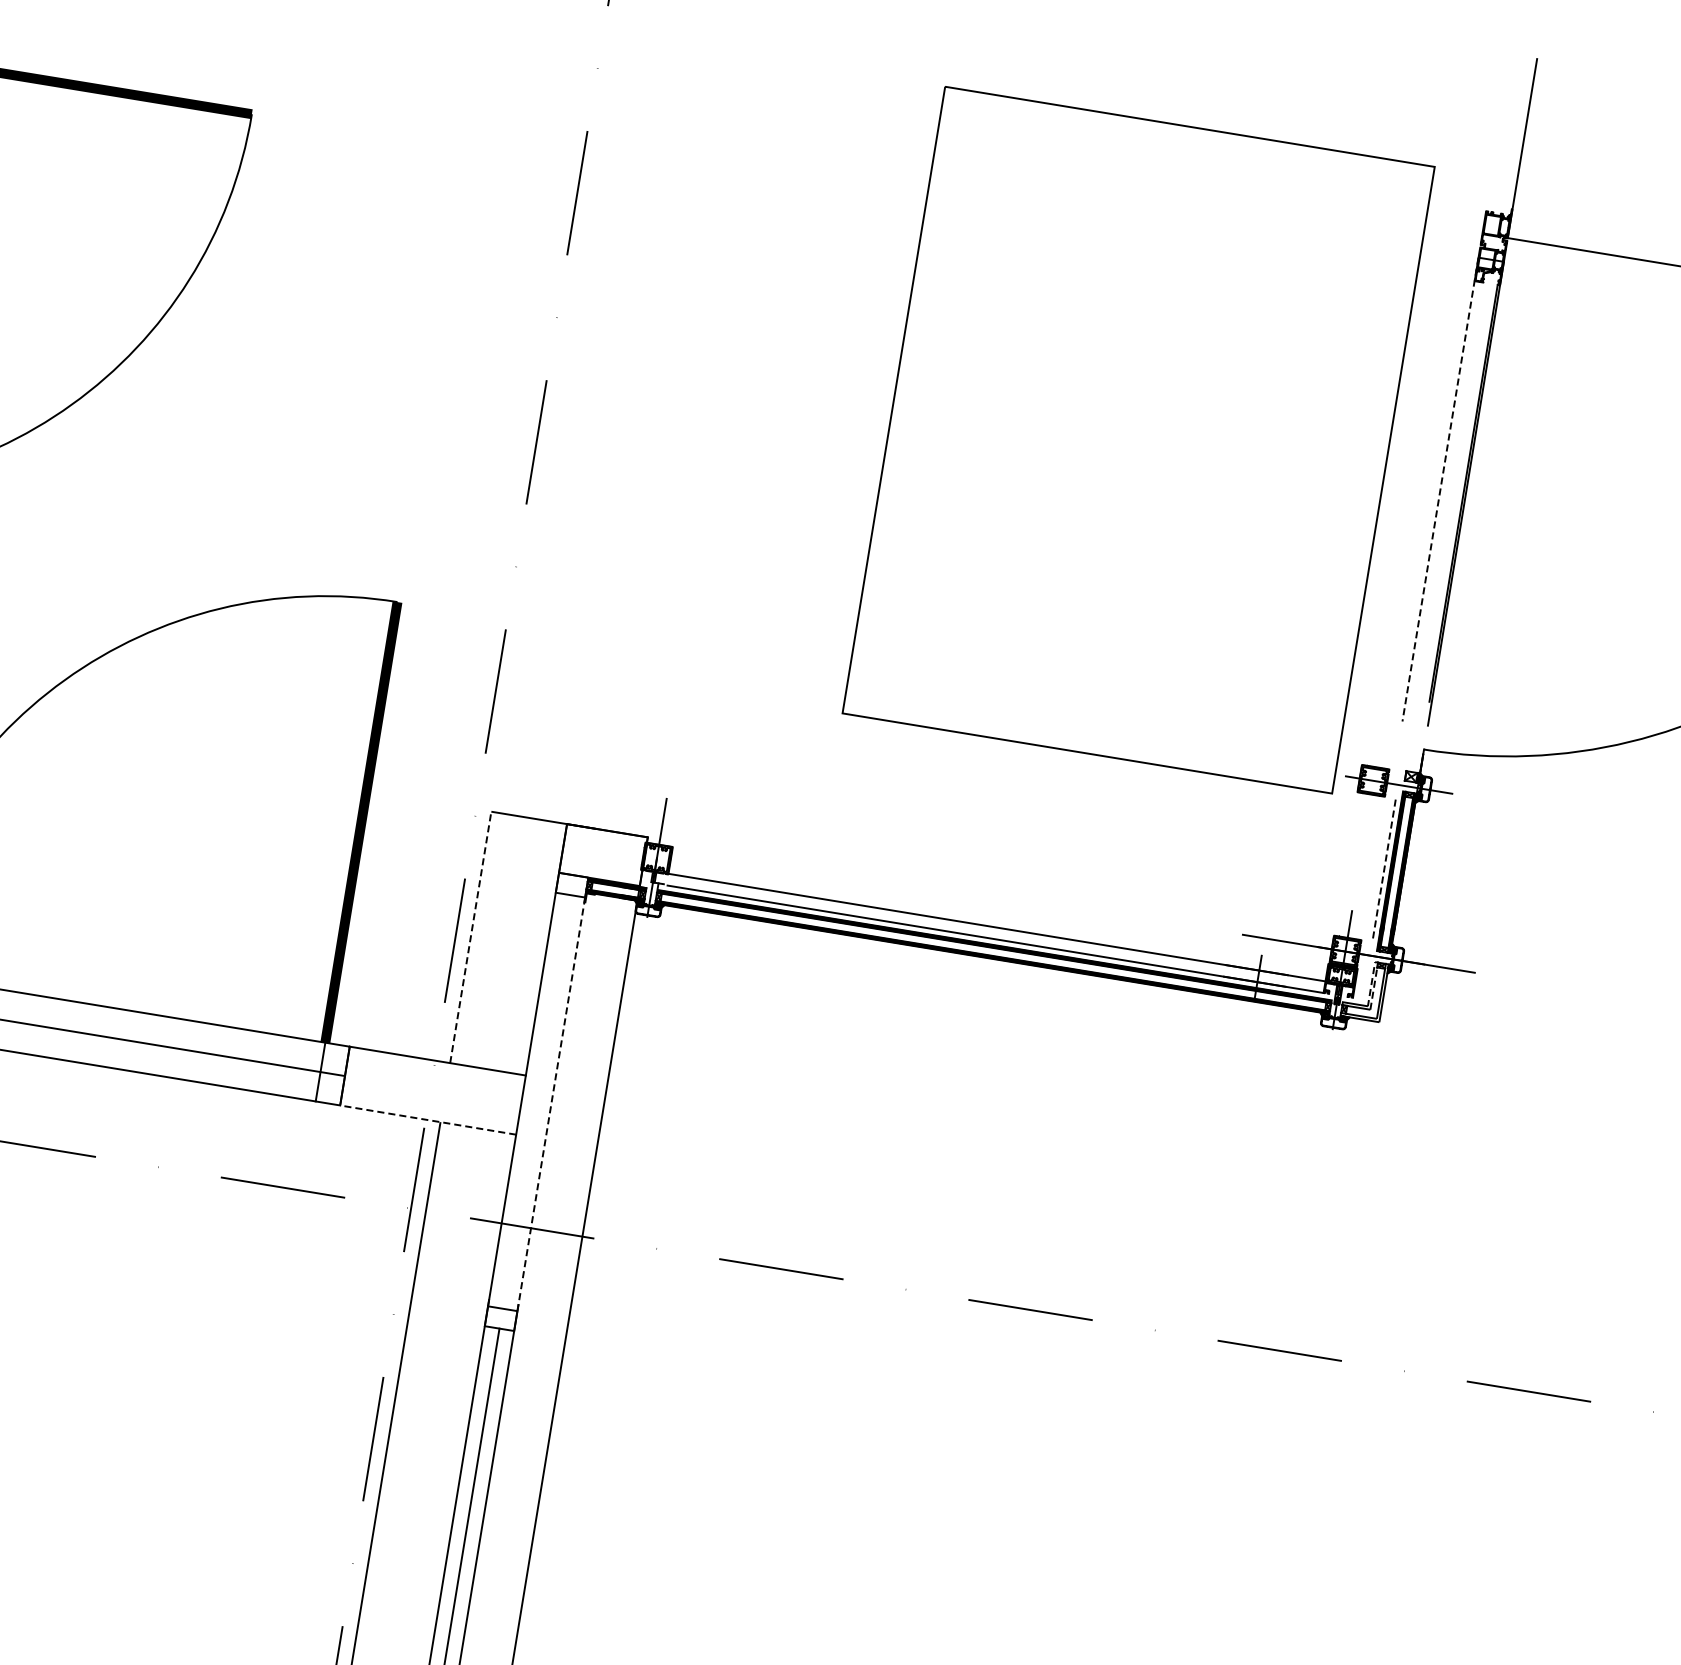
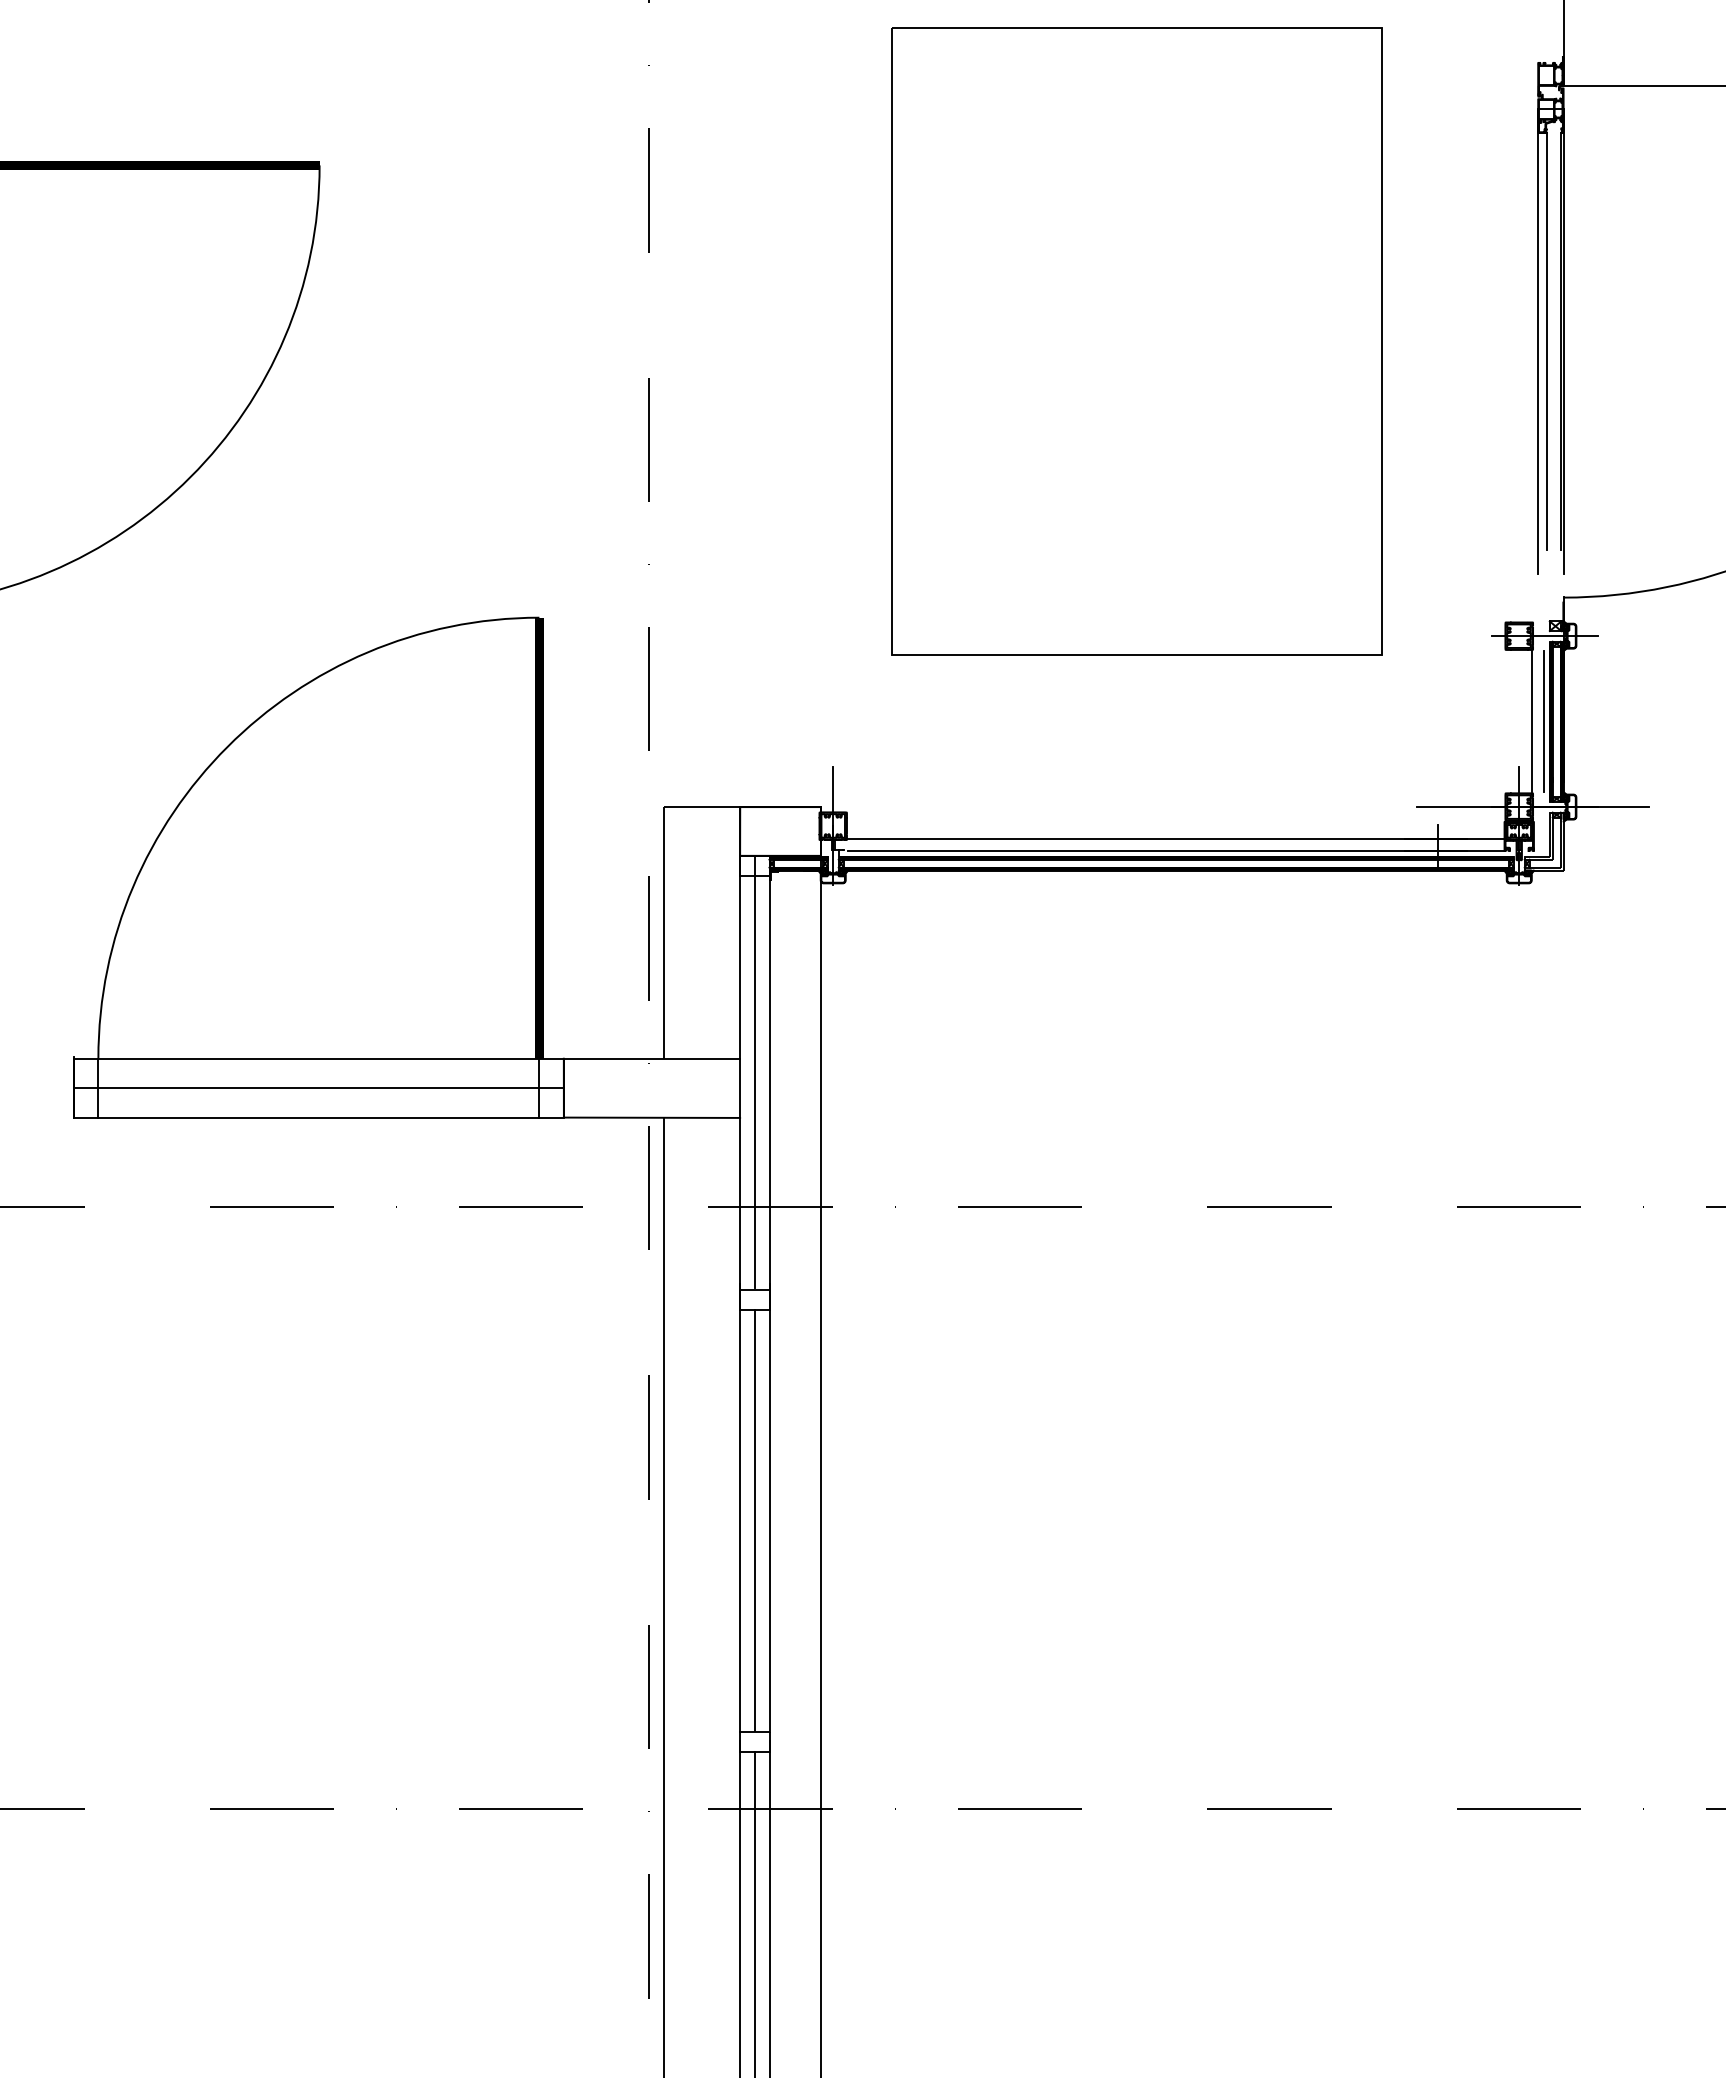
part: (1138, 439) -> (1136, 341), moved
line: (1440, 490) -> (1538, 342), dashed -> solid
line: (1449, 491) -> (1547, 341), added
line: (1372, 868) -> (1532, 721), added
line: (1383, 870) -> (1543, 721), dashed -> solid
line: (470, 937) -> (664, 932), dashed -> solid
line: (1377, 962) -> (1552, 812), dashed -> solid
line: (538, 1090) -> (754, 1071), added
line: (552, 1094) -> (769, 1072), dashed -> solid
line: (427, 1119) -> (651, 1117), dashed -> solid

